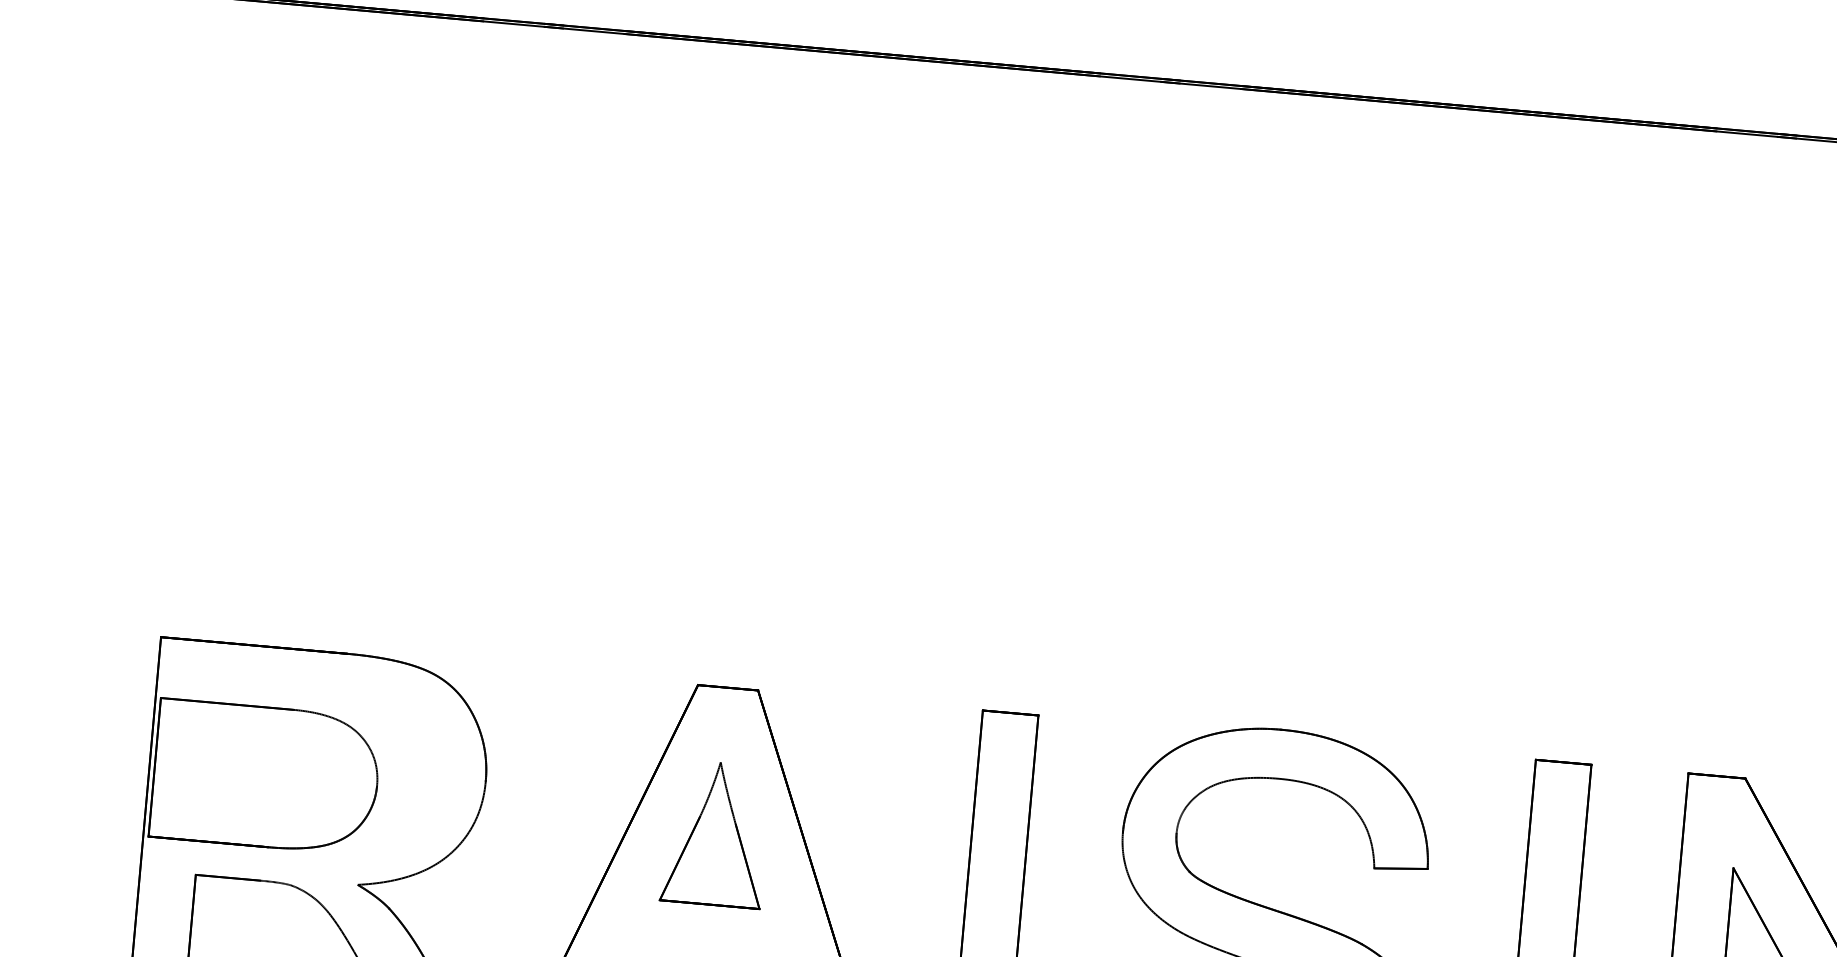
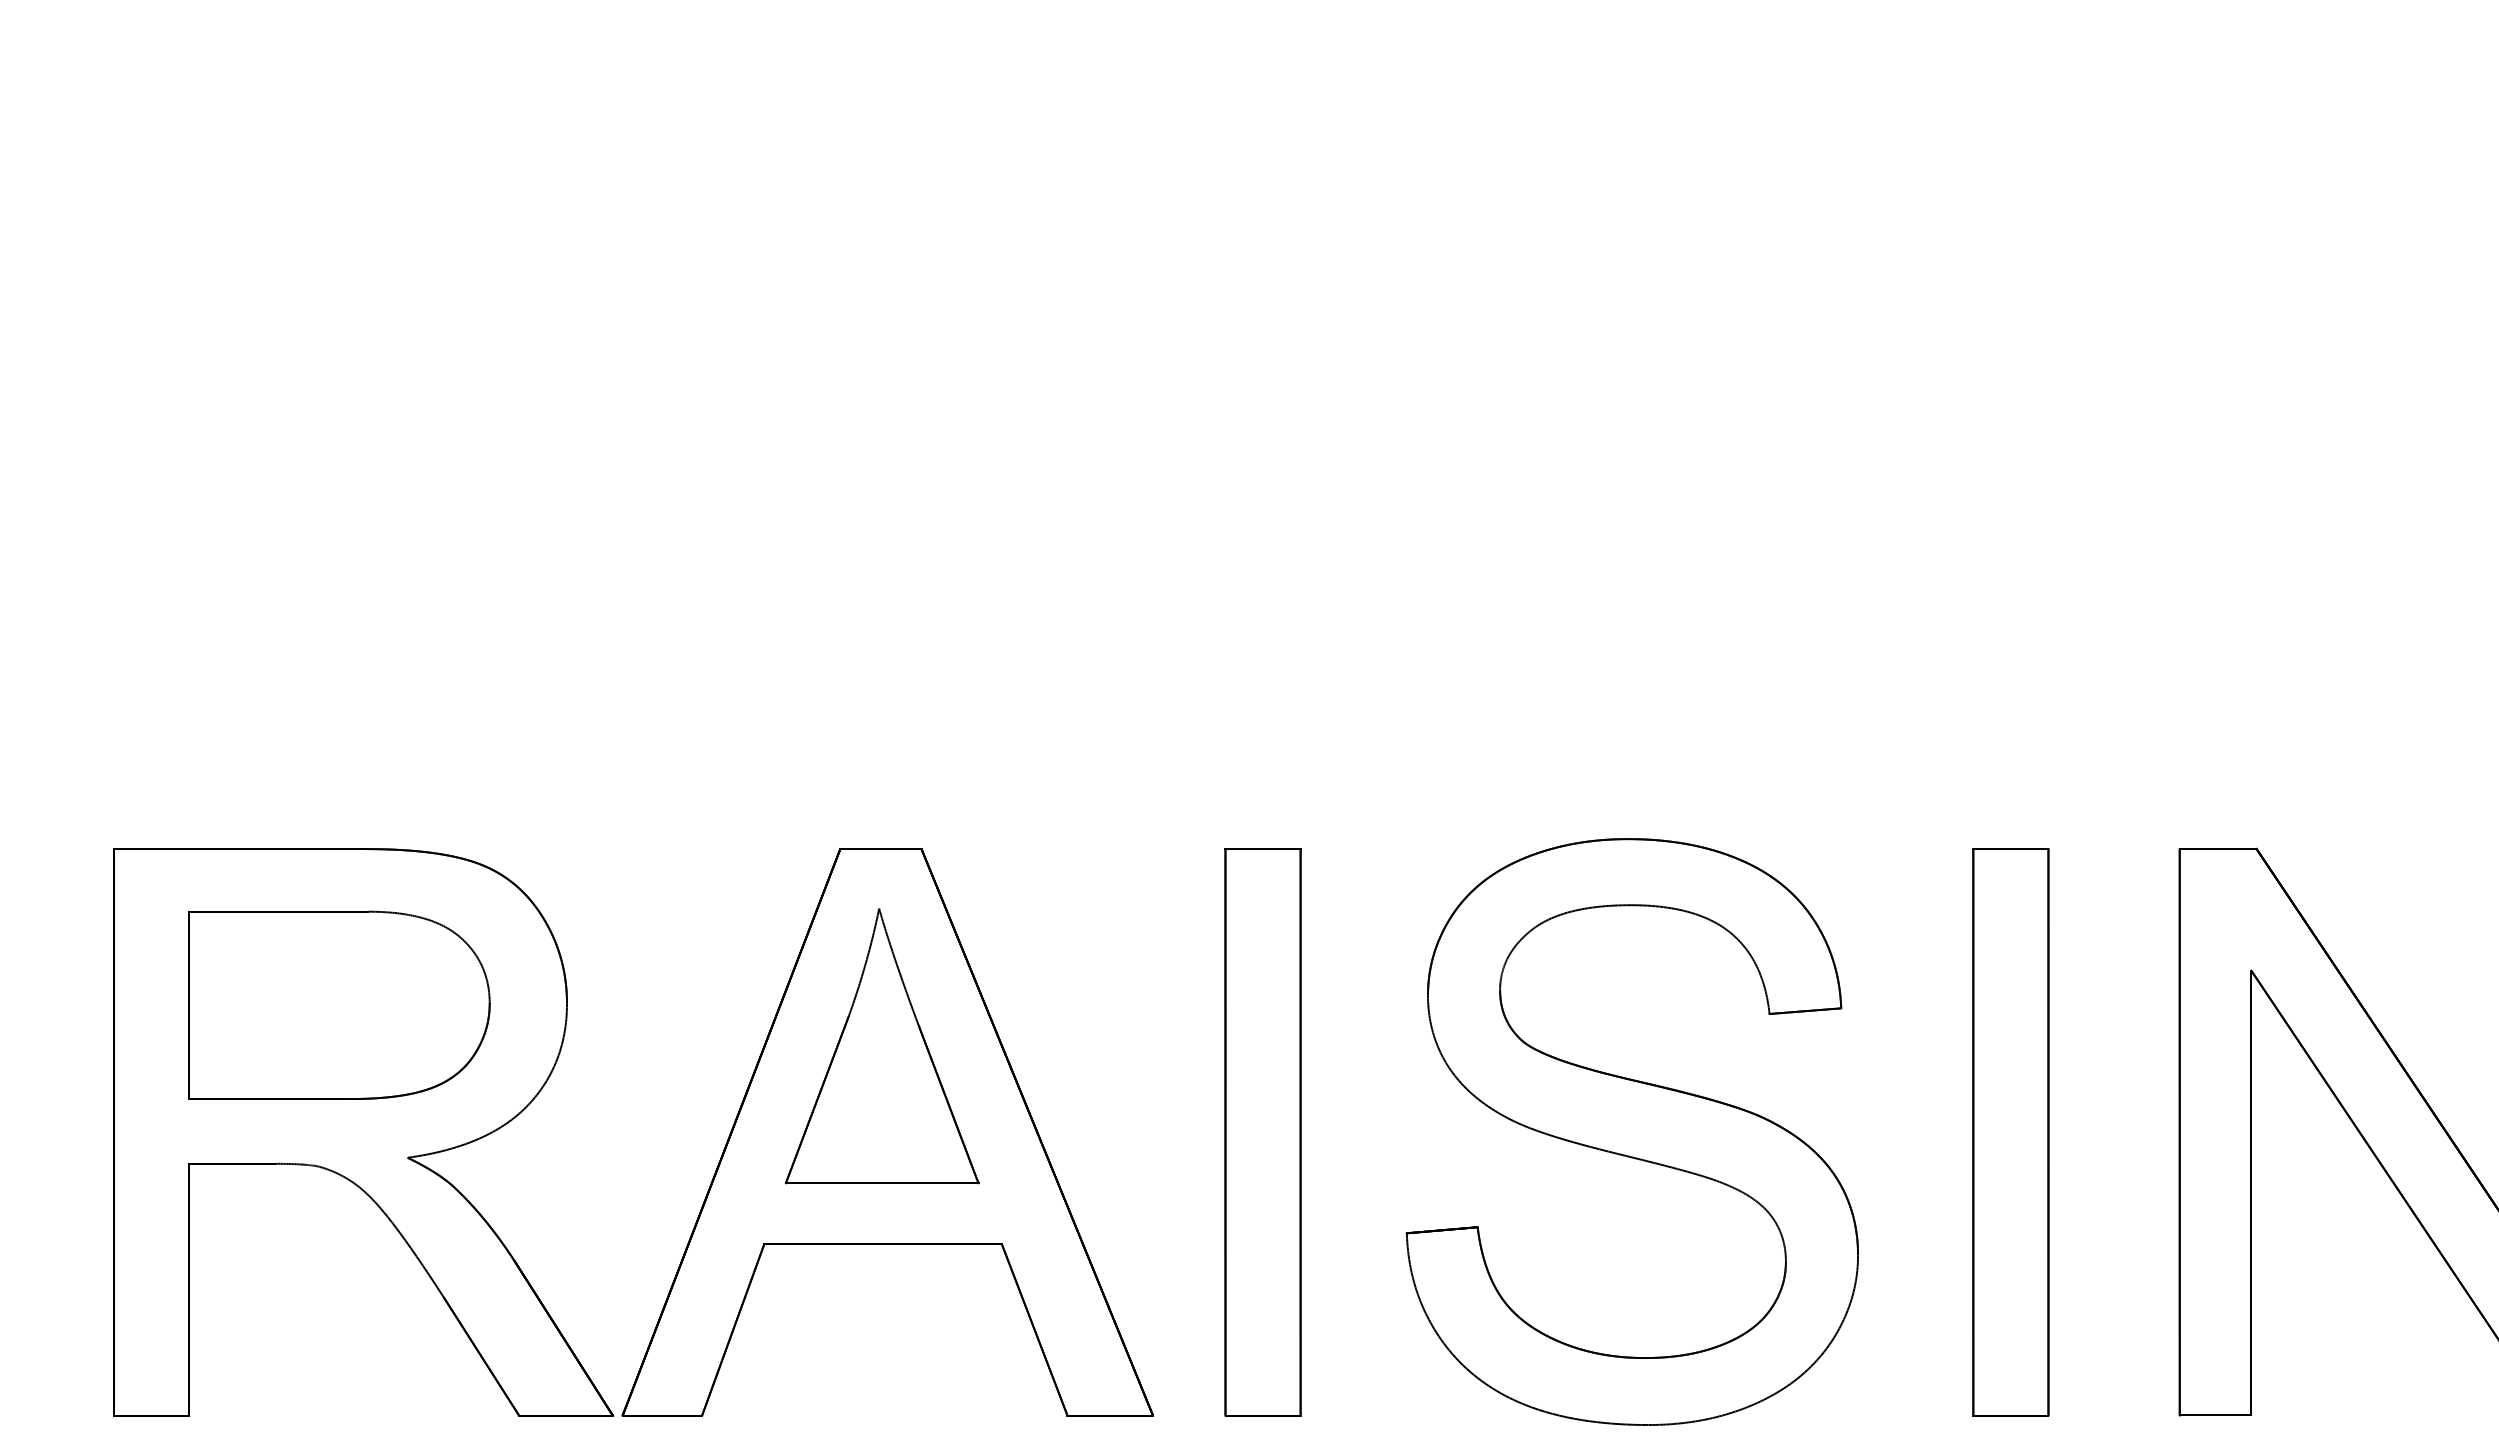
part: (265, 776) -> (339, 1004), moved
part: (715, 833) -> (881, 1046), size x1.43

